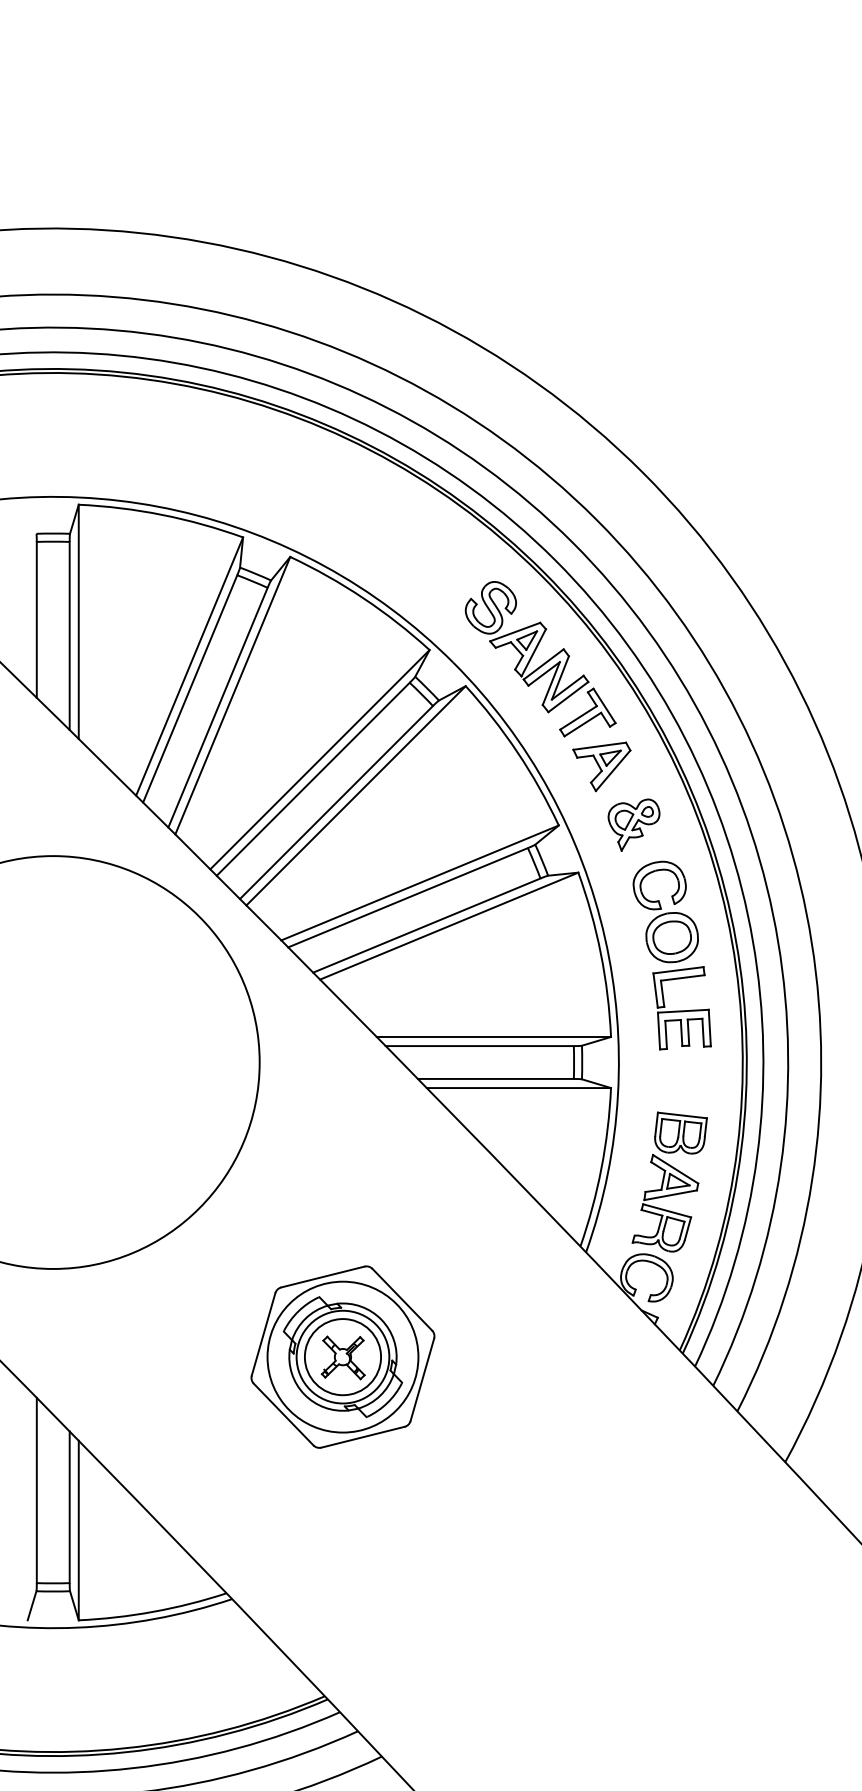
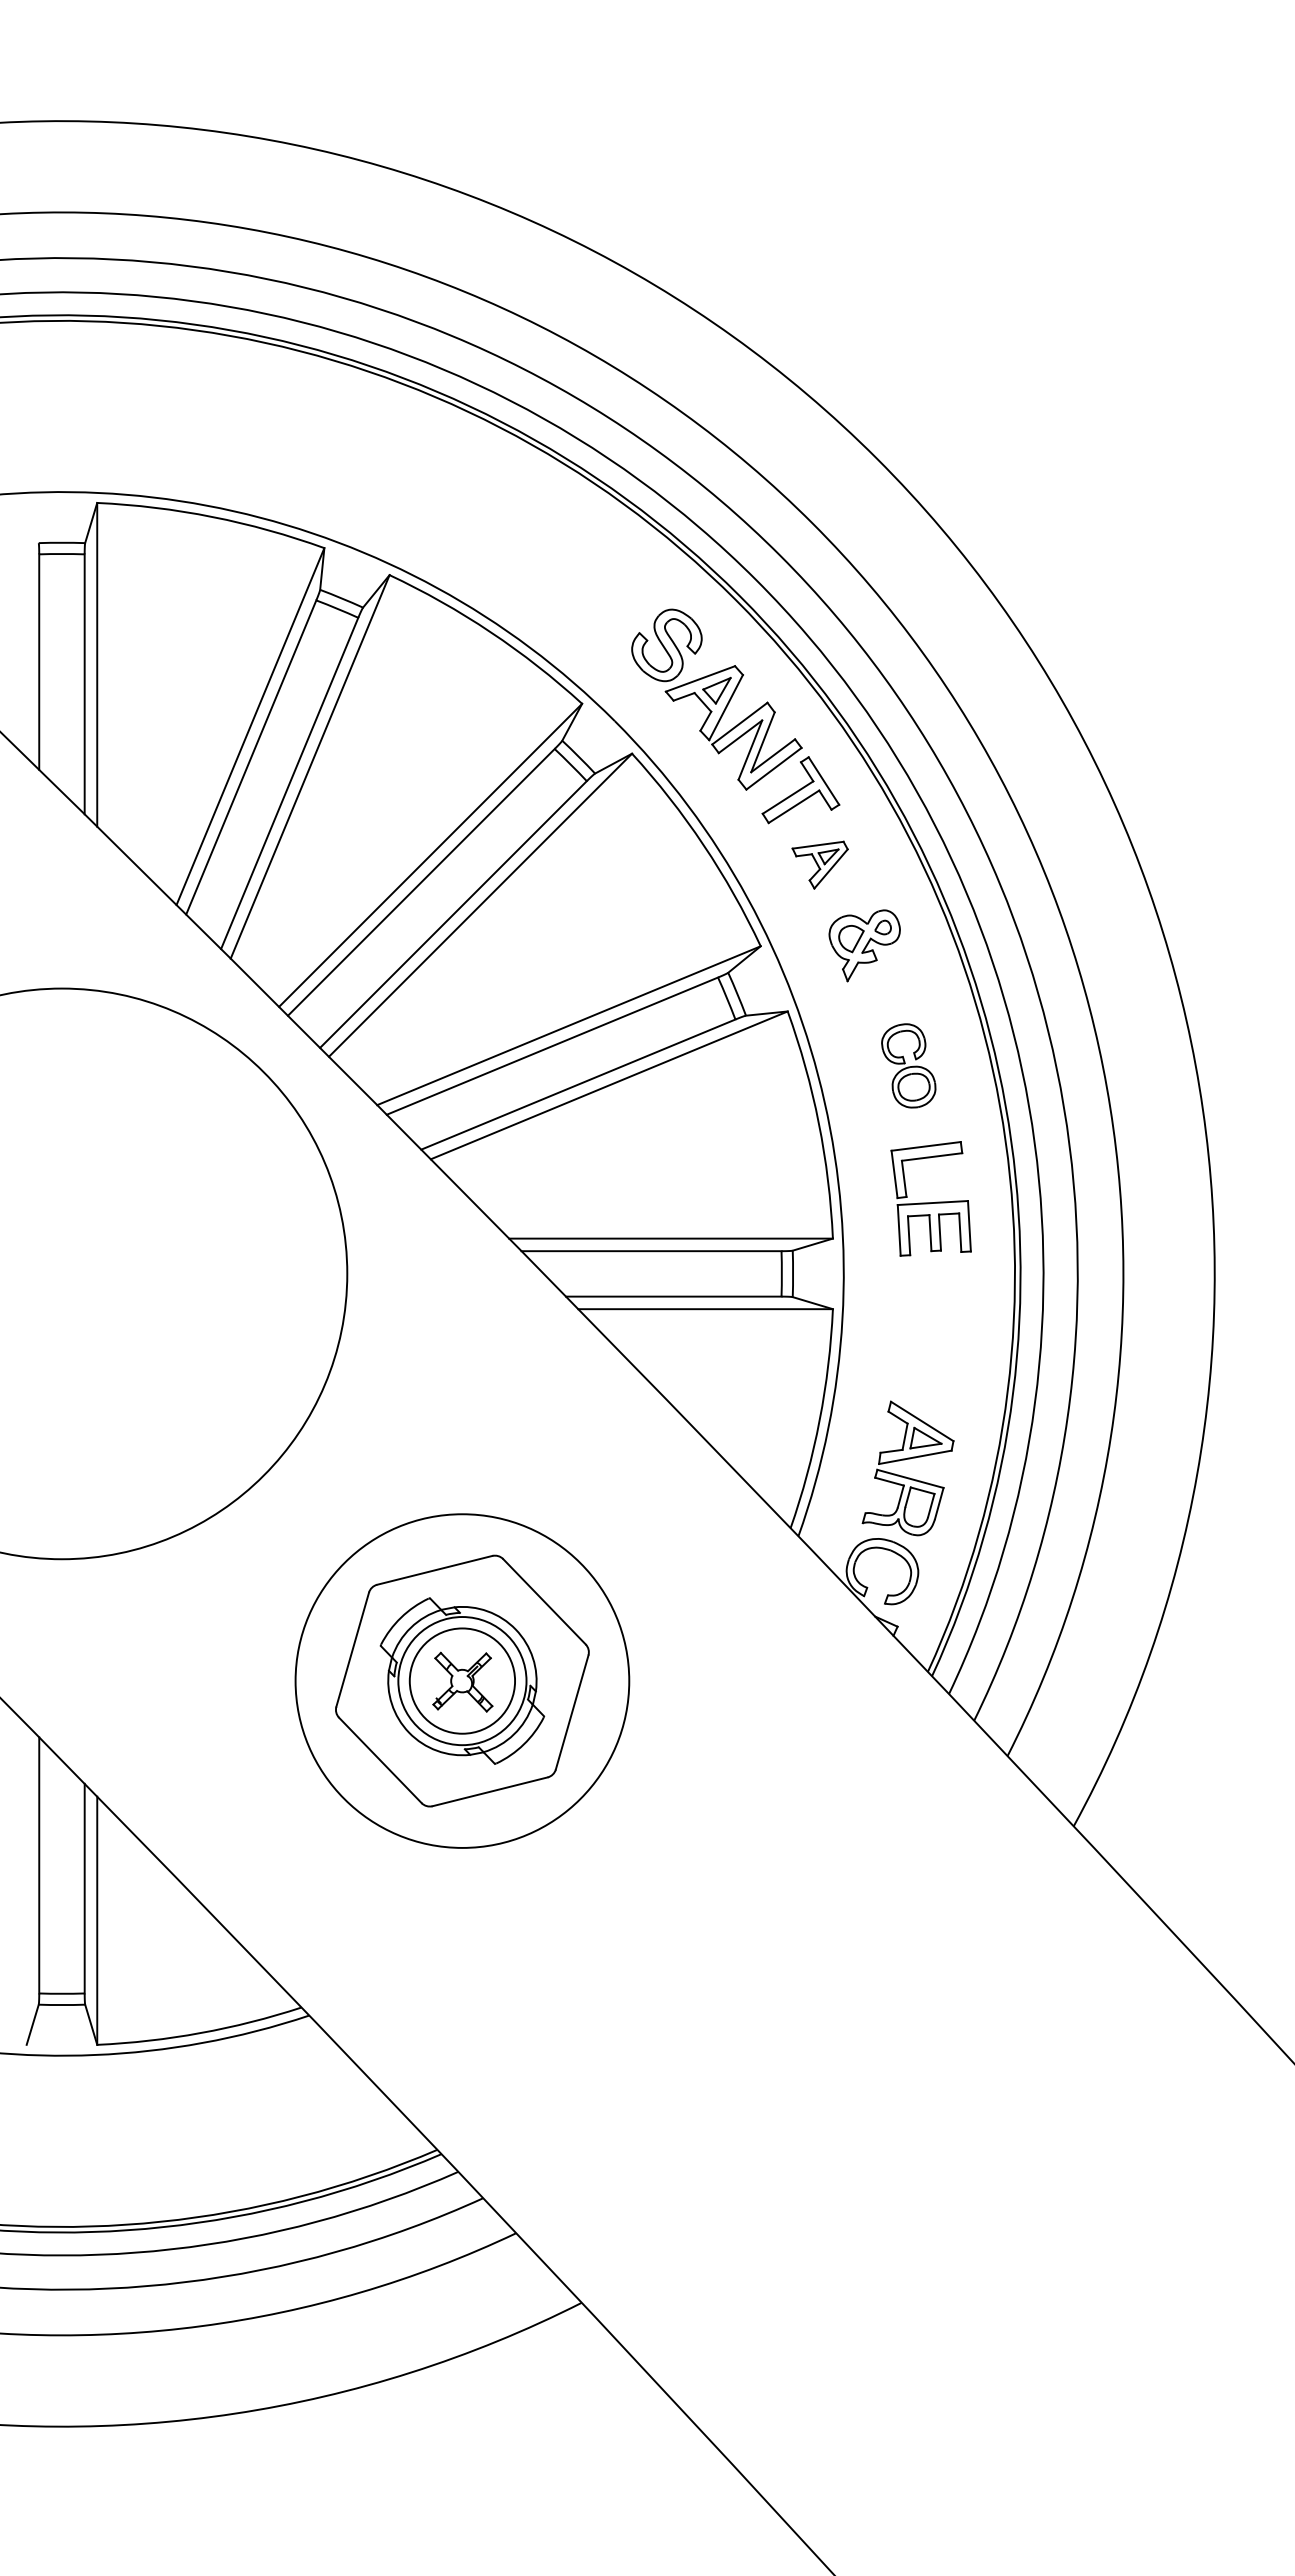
part: (601, 766) -> (819, 864), size x0.7
part: (665, 911) -> (908, 1065), size x0.6
part: (680, 1133) -> (929, 1371), removed
circle: (343, 1356) -> (462, 1680), size x1.6

